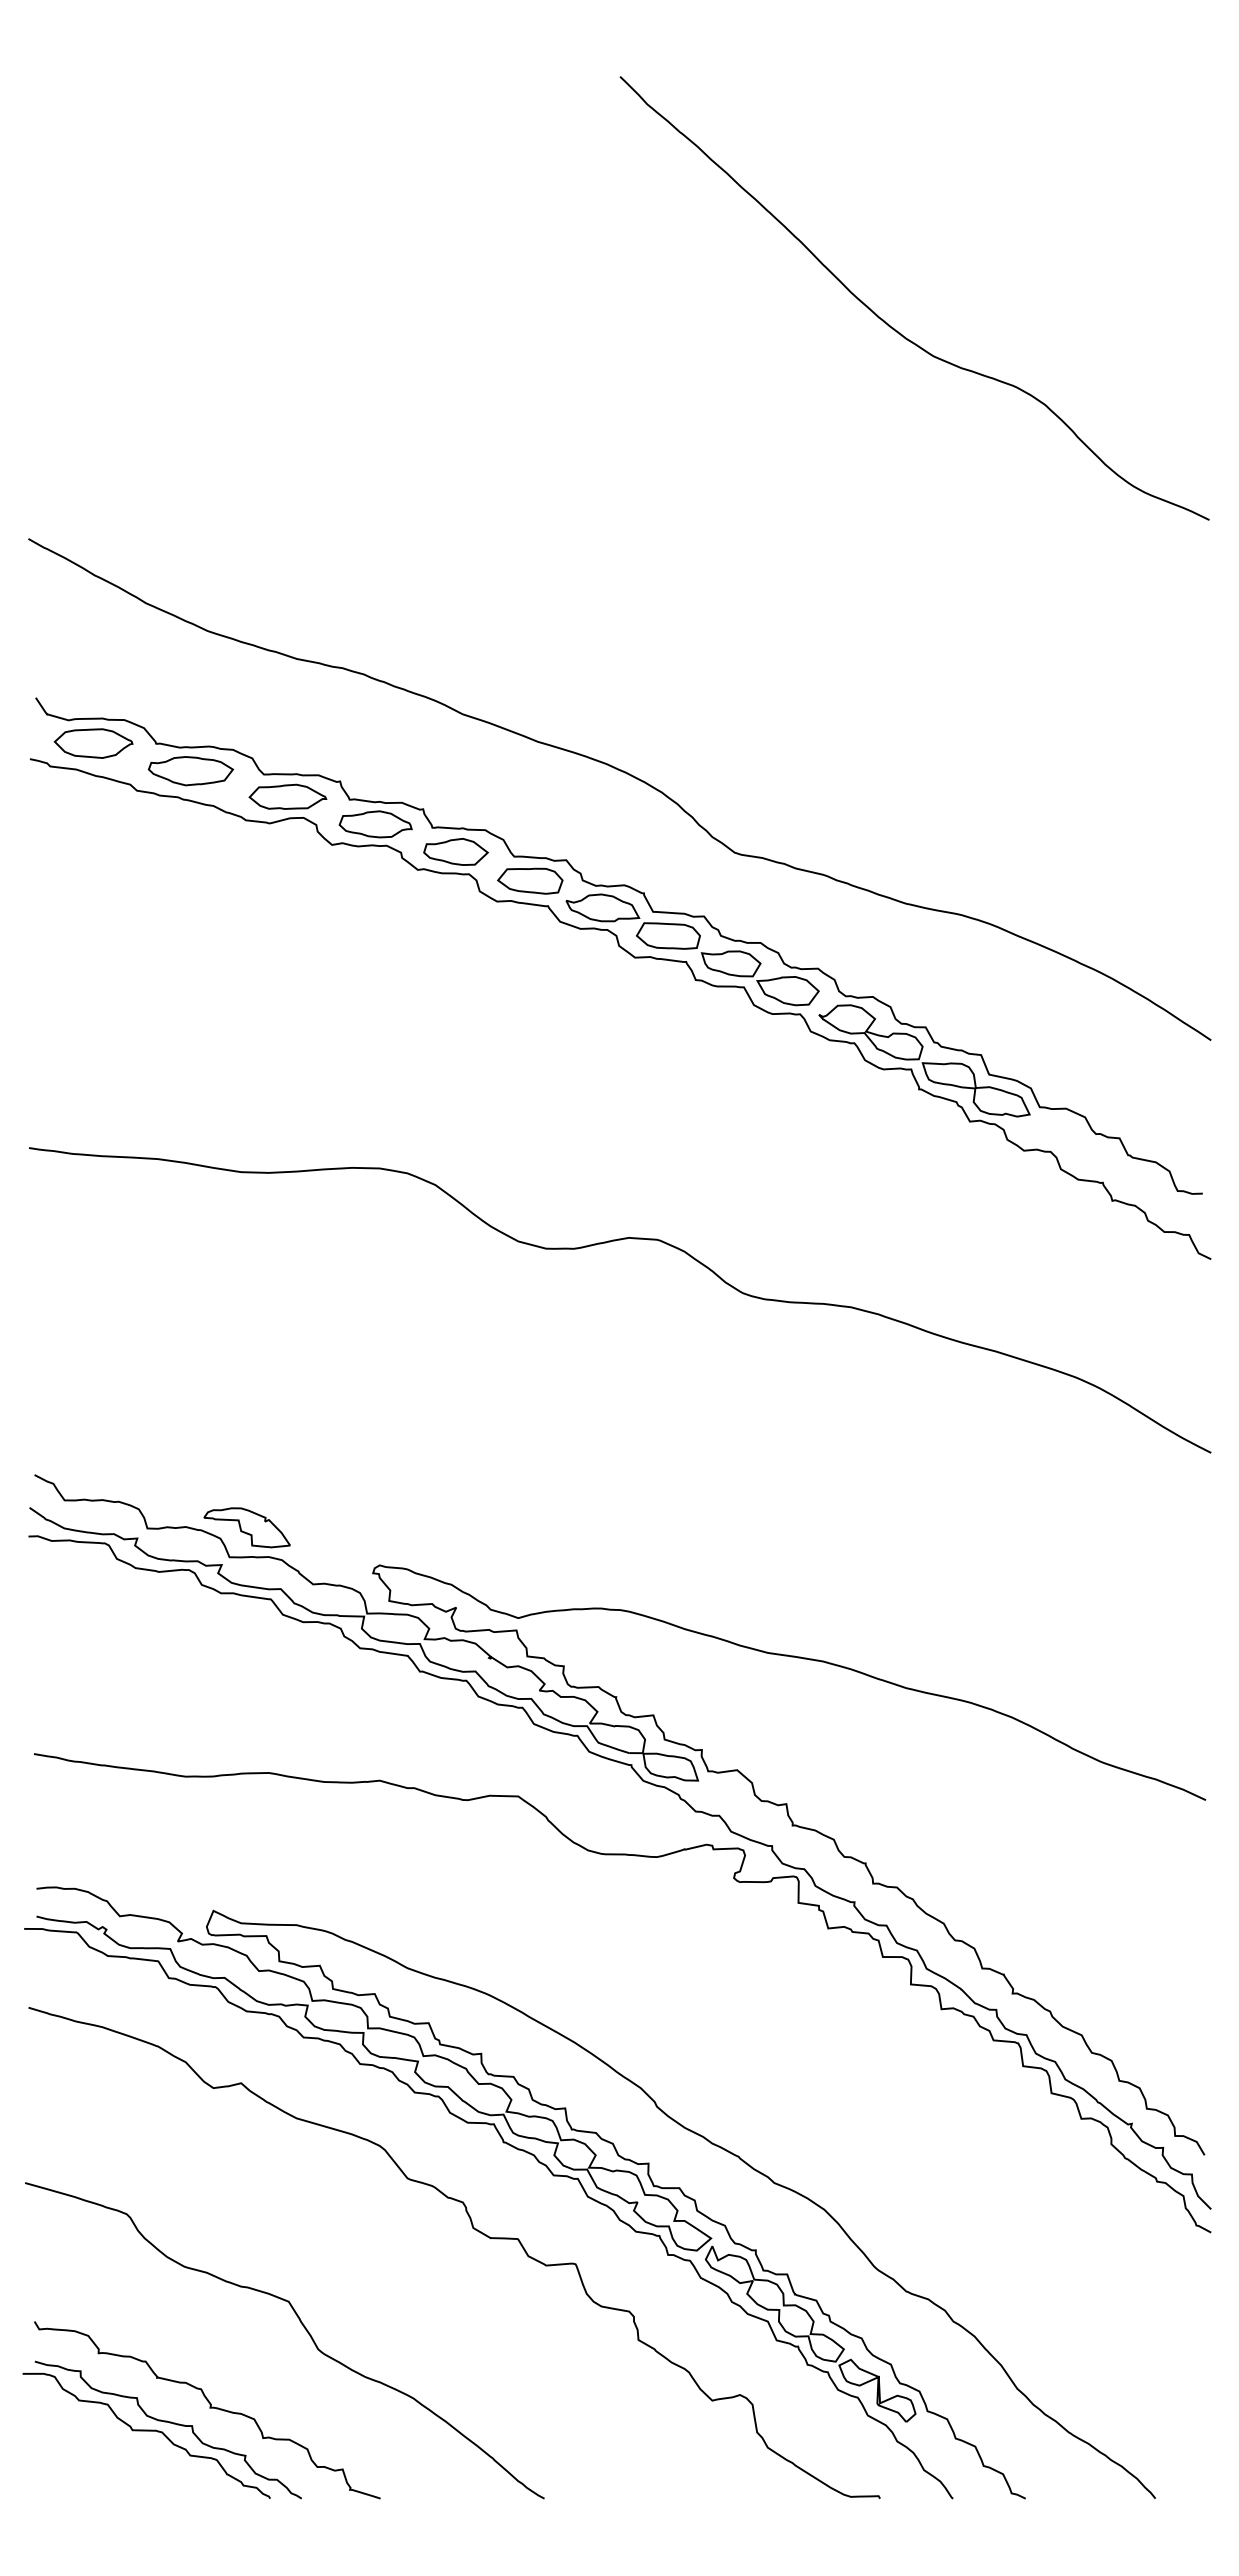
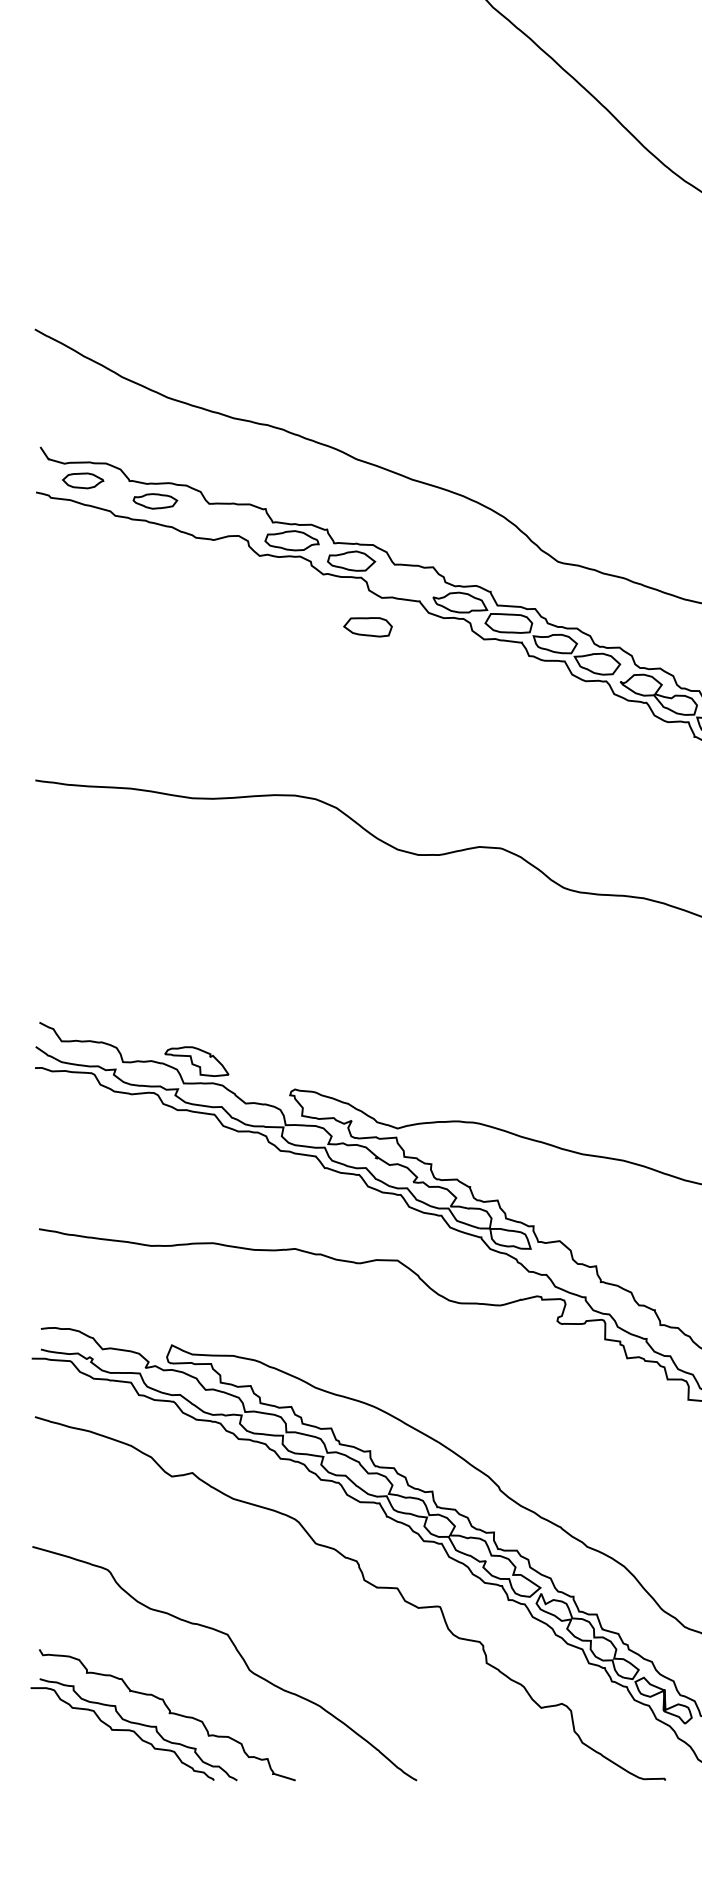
part: (93, 743) -> (83, 480), size x0.7
part: (191, 771) -> (155, 501), size x0.7
part: (287, 796) -> (226, 520), removed
part: (530, 880) -> (368, 626), moved

